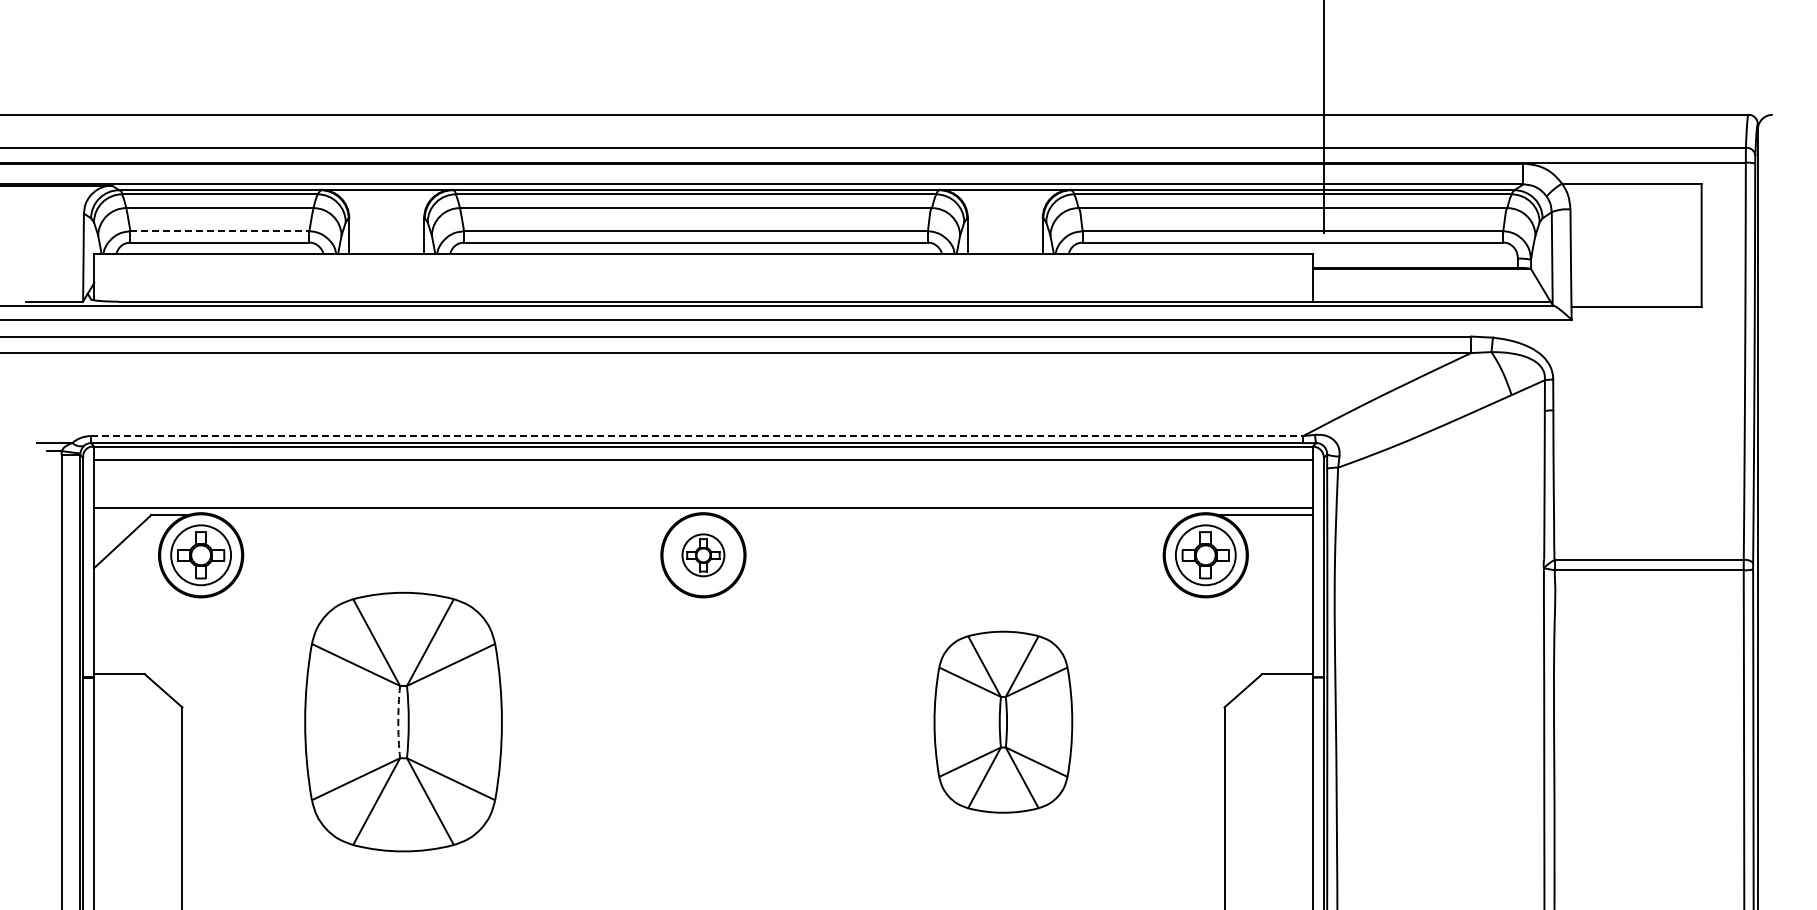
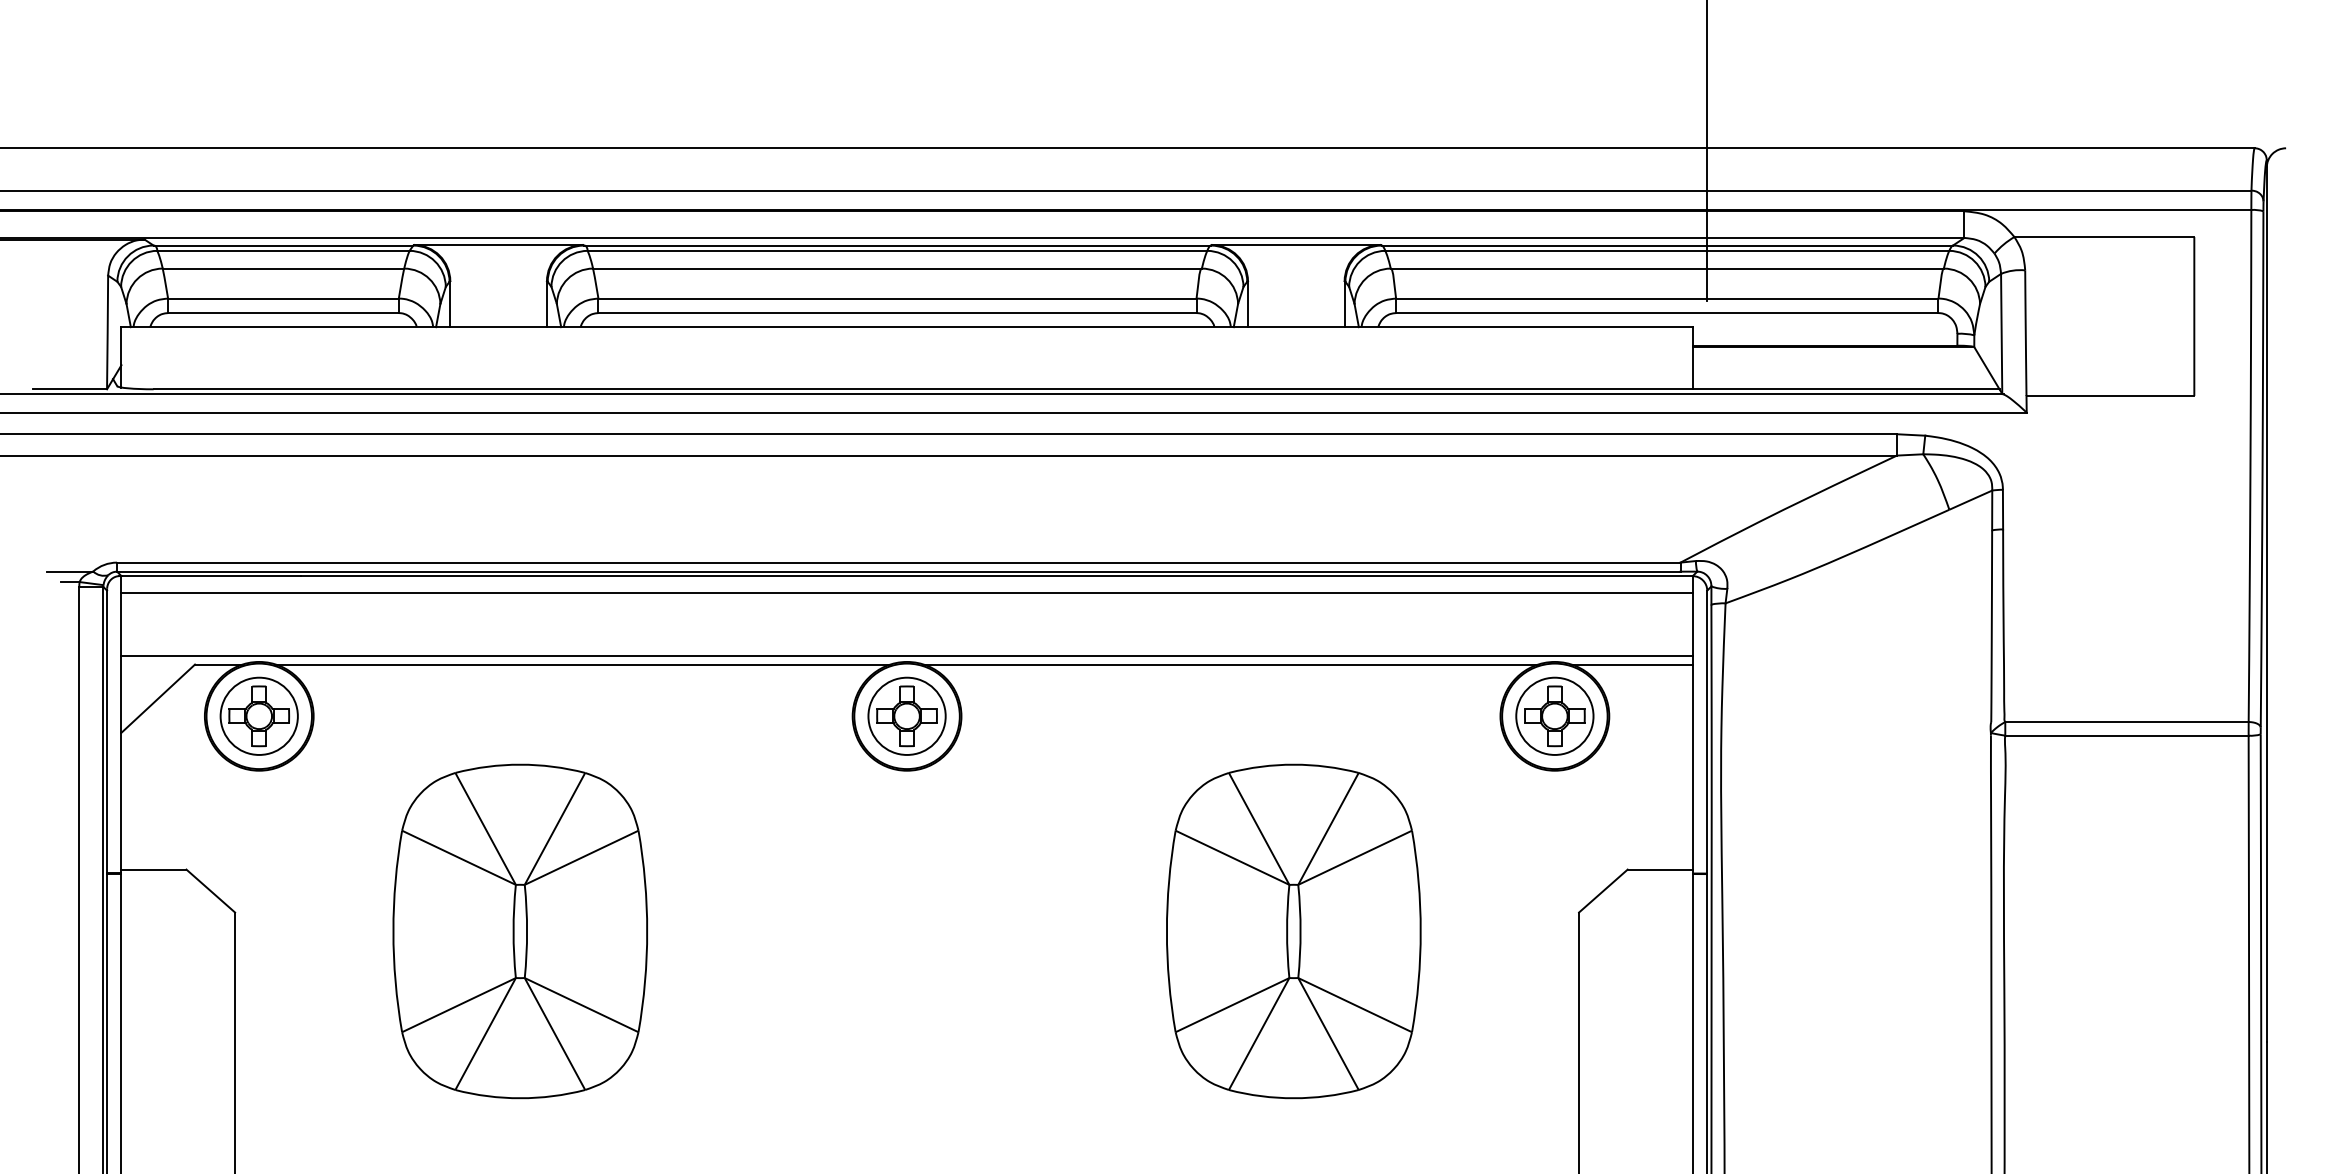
line: (220, 231) -> (284, 298), dashed -> solid
line: (697, 436) -> (899, 563), dashed -> solid
line: (452, 515) -> (583, 665), added
line: (954, 515) -> (1230, 665), added
part: (703, 555) -> (907, 716), size x1.43
arc: (398, 722) -> (513, 931), dashed -> solid
part: (1003, 722) -> (1294, 931), size x1.43

